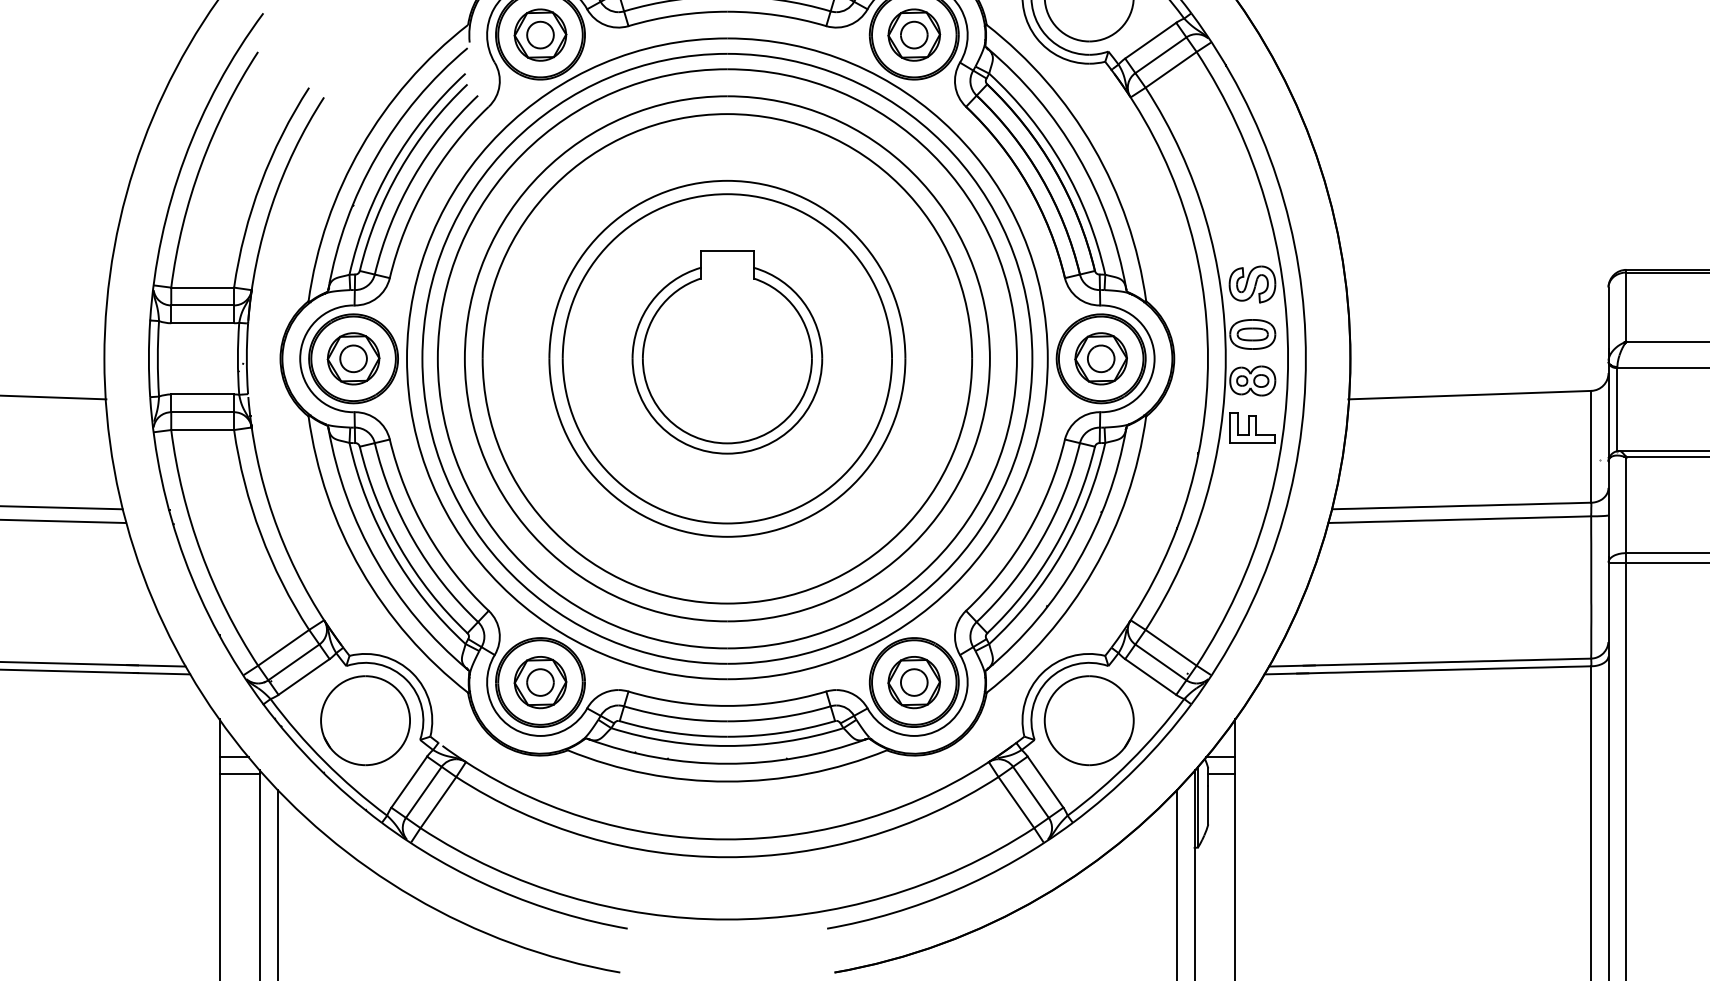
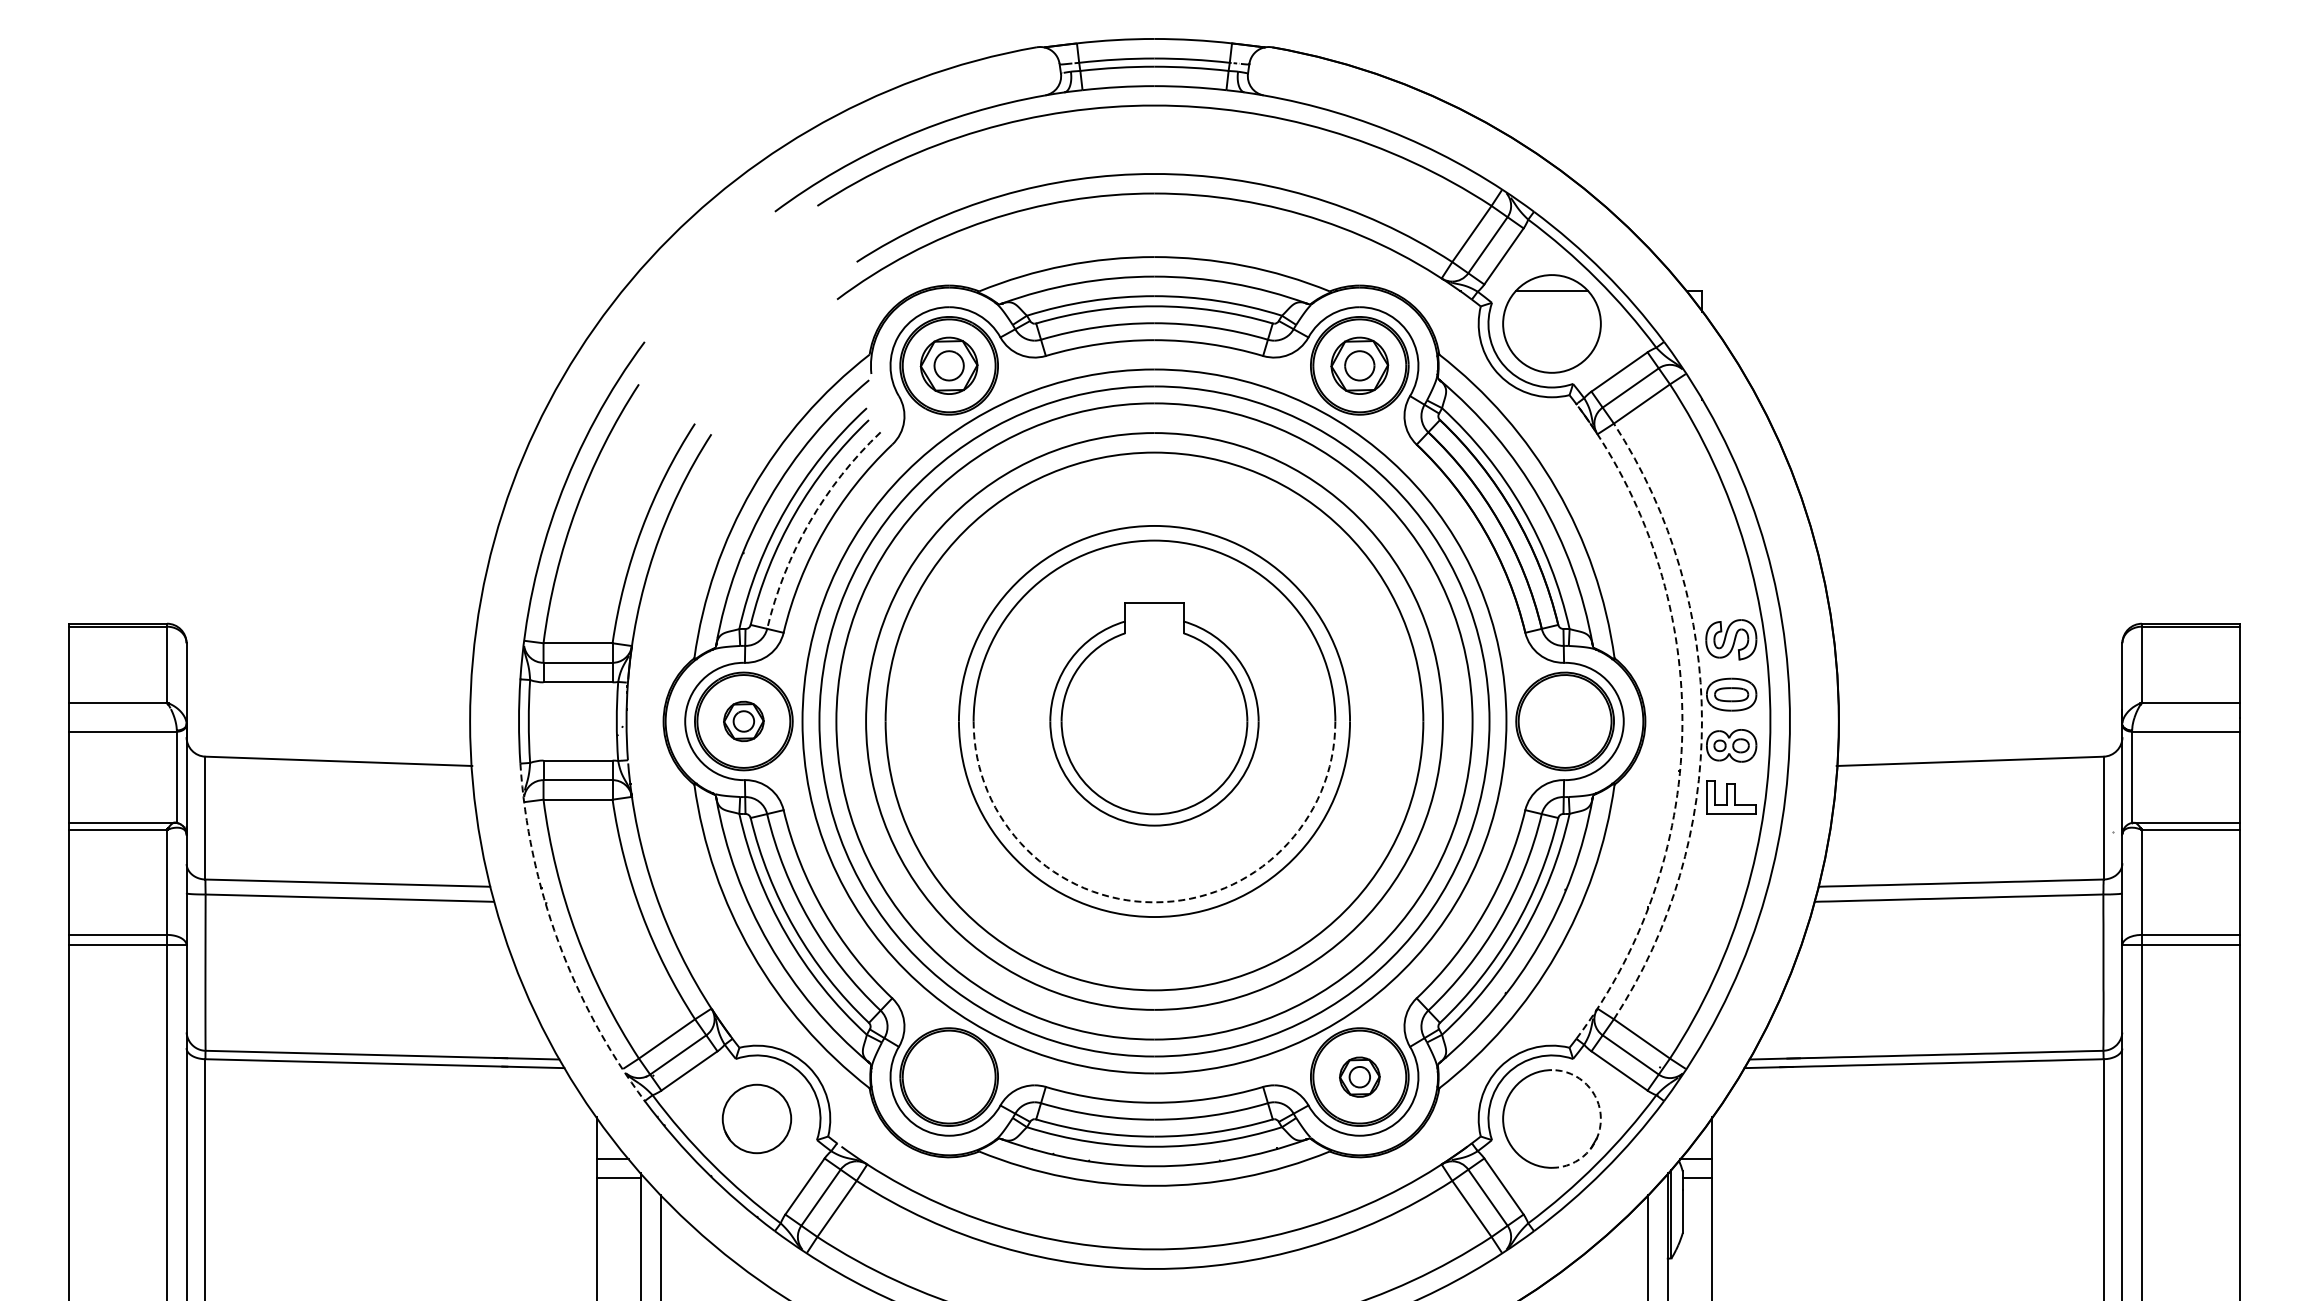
arc: (413, 177) -> (809, 522), solid -> dashed
part: (353, 358) -> (743, 721), size x0.7
part: (1100, 358) -> (1564, 721), removed
arc: (1208, 358) -> (1682, 721), solid -> dashed
arc: (1225, 358) -> (1701, 721), solid -> dashed
arc: (727, 523) -> (1154, 902), solid -> dashed
arc: (184, 559) -> (558, 941), solid -> dashed
part: (539, 682) -> (948, 1077), removed
part: (914, 682) -> (1359, 1077), size x0.7
part: (365, 720) -> (756, 1118), size x0.7
arc: (1133, 720) -> (1600, 1118), solid -> dashed

